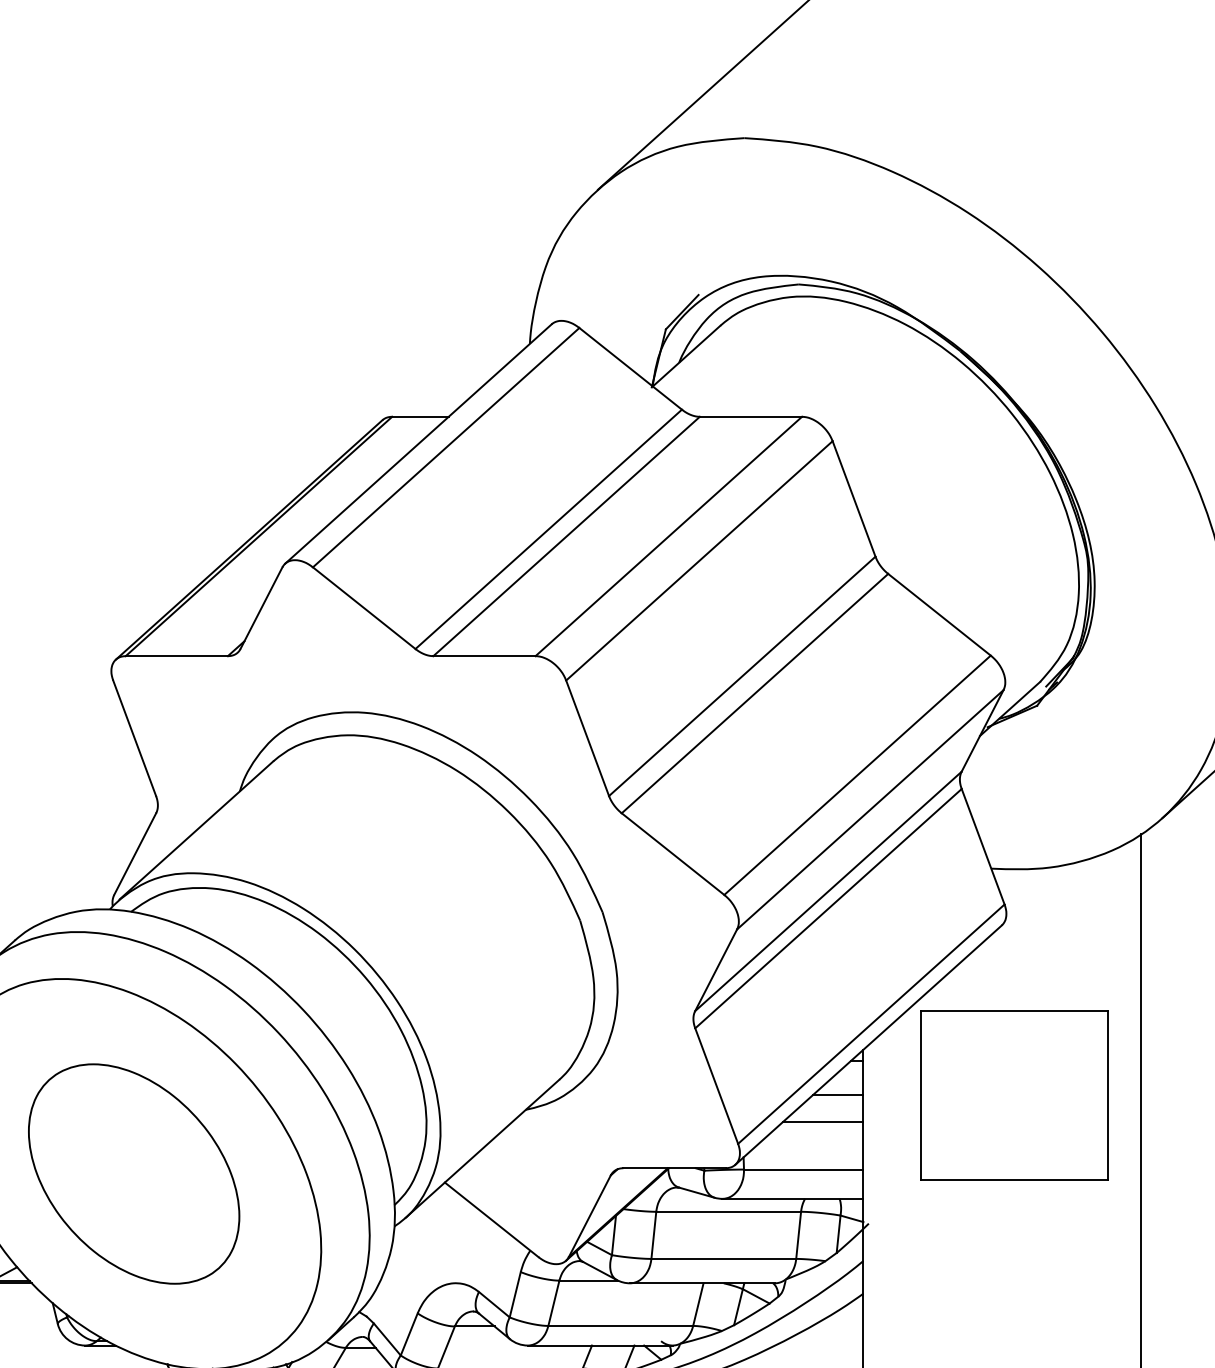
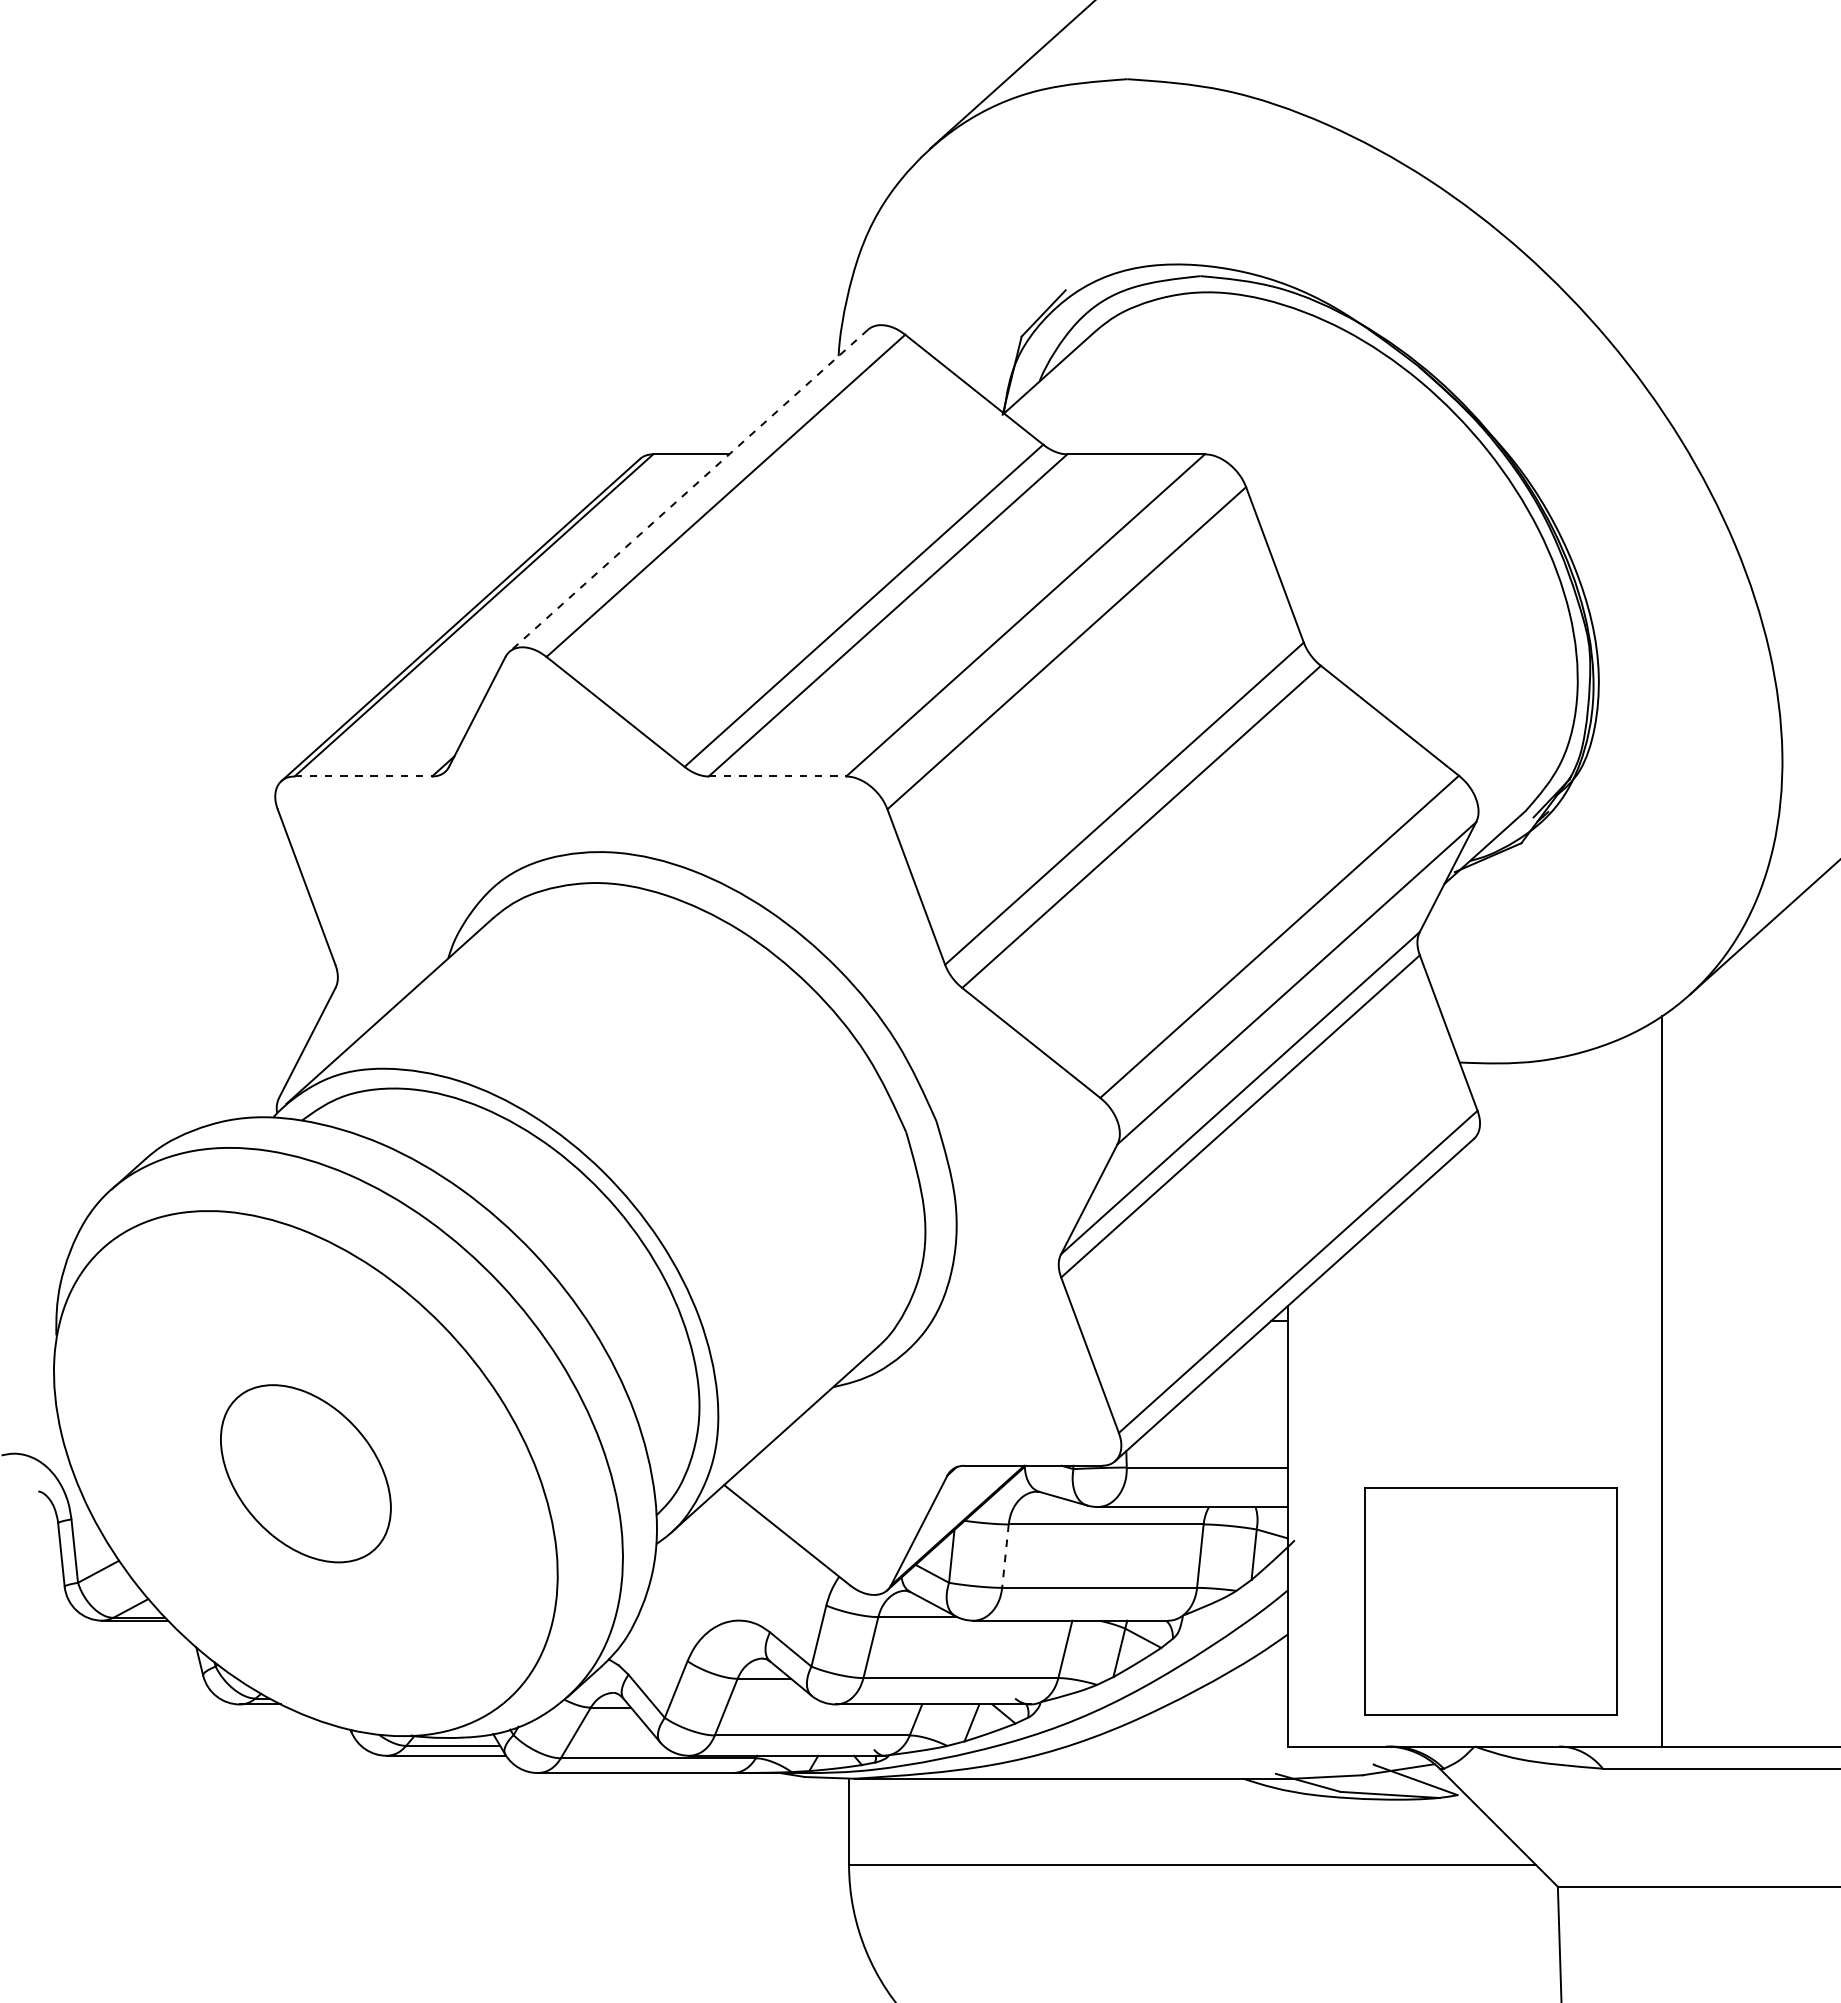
line: (418, 444) -> (688, 491), solid -> dashed
line: (176, 656) -> (363, 776), solid -> dashed
line: (484, 656) -> (777, 776), solid -> dashed
line: (838, 1094) -> (1253, 1366), removed
part: (1014, 1095) -> (1490, 1601), moved
line: (823, 1121) -> (1233, 1403), removed
part: (133, 1173) -> (305, 1473), size x0.6
line: (653, 1235) -> (1005, 1556), solid -> dashed

